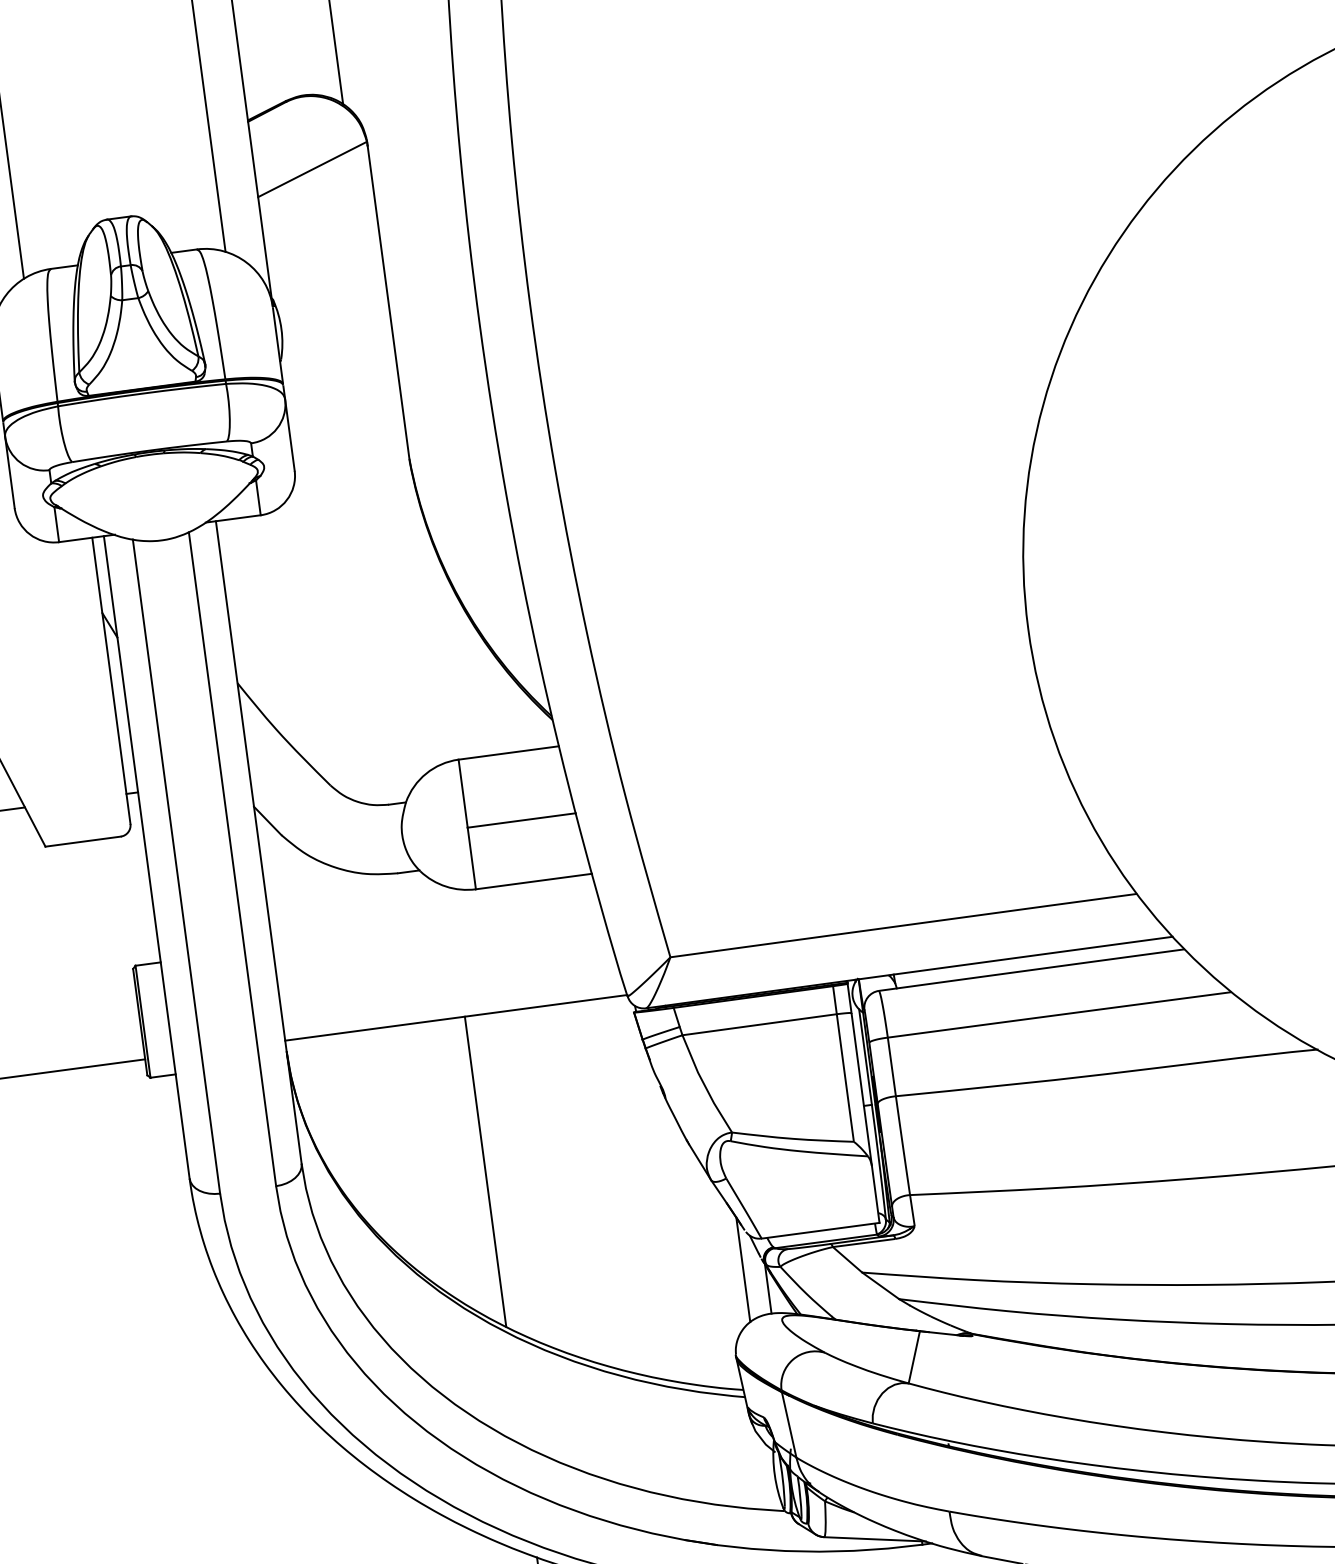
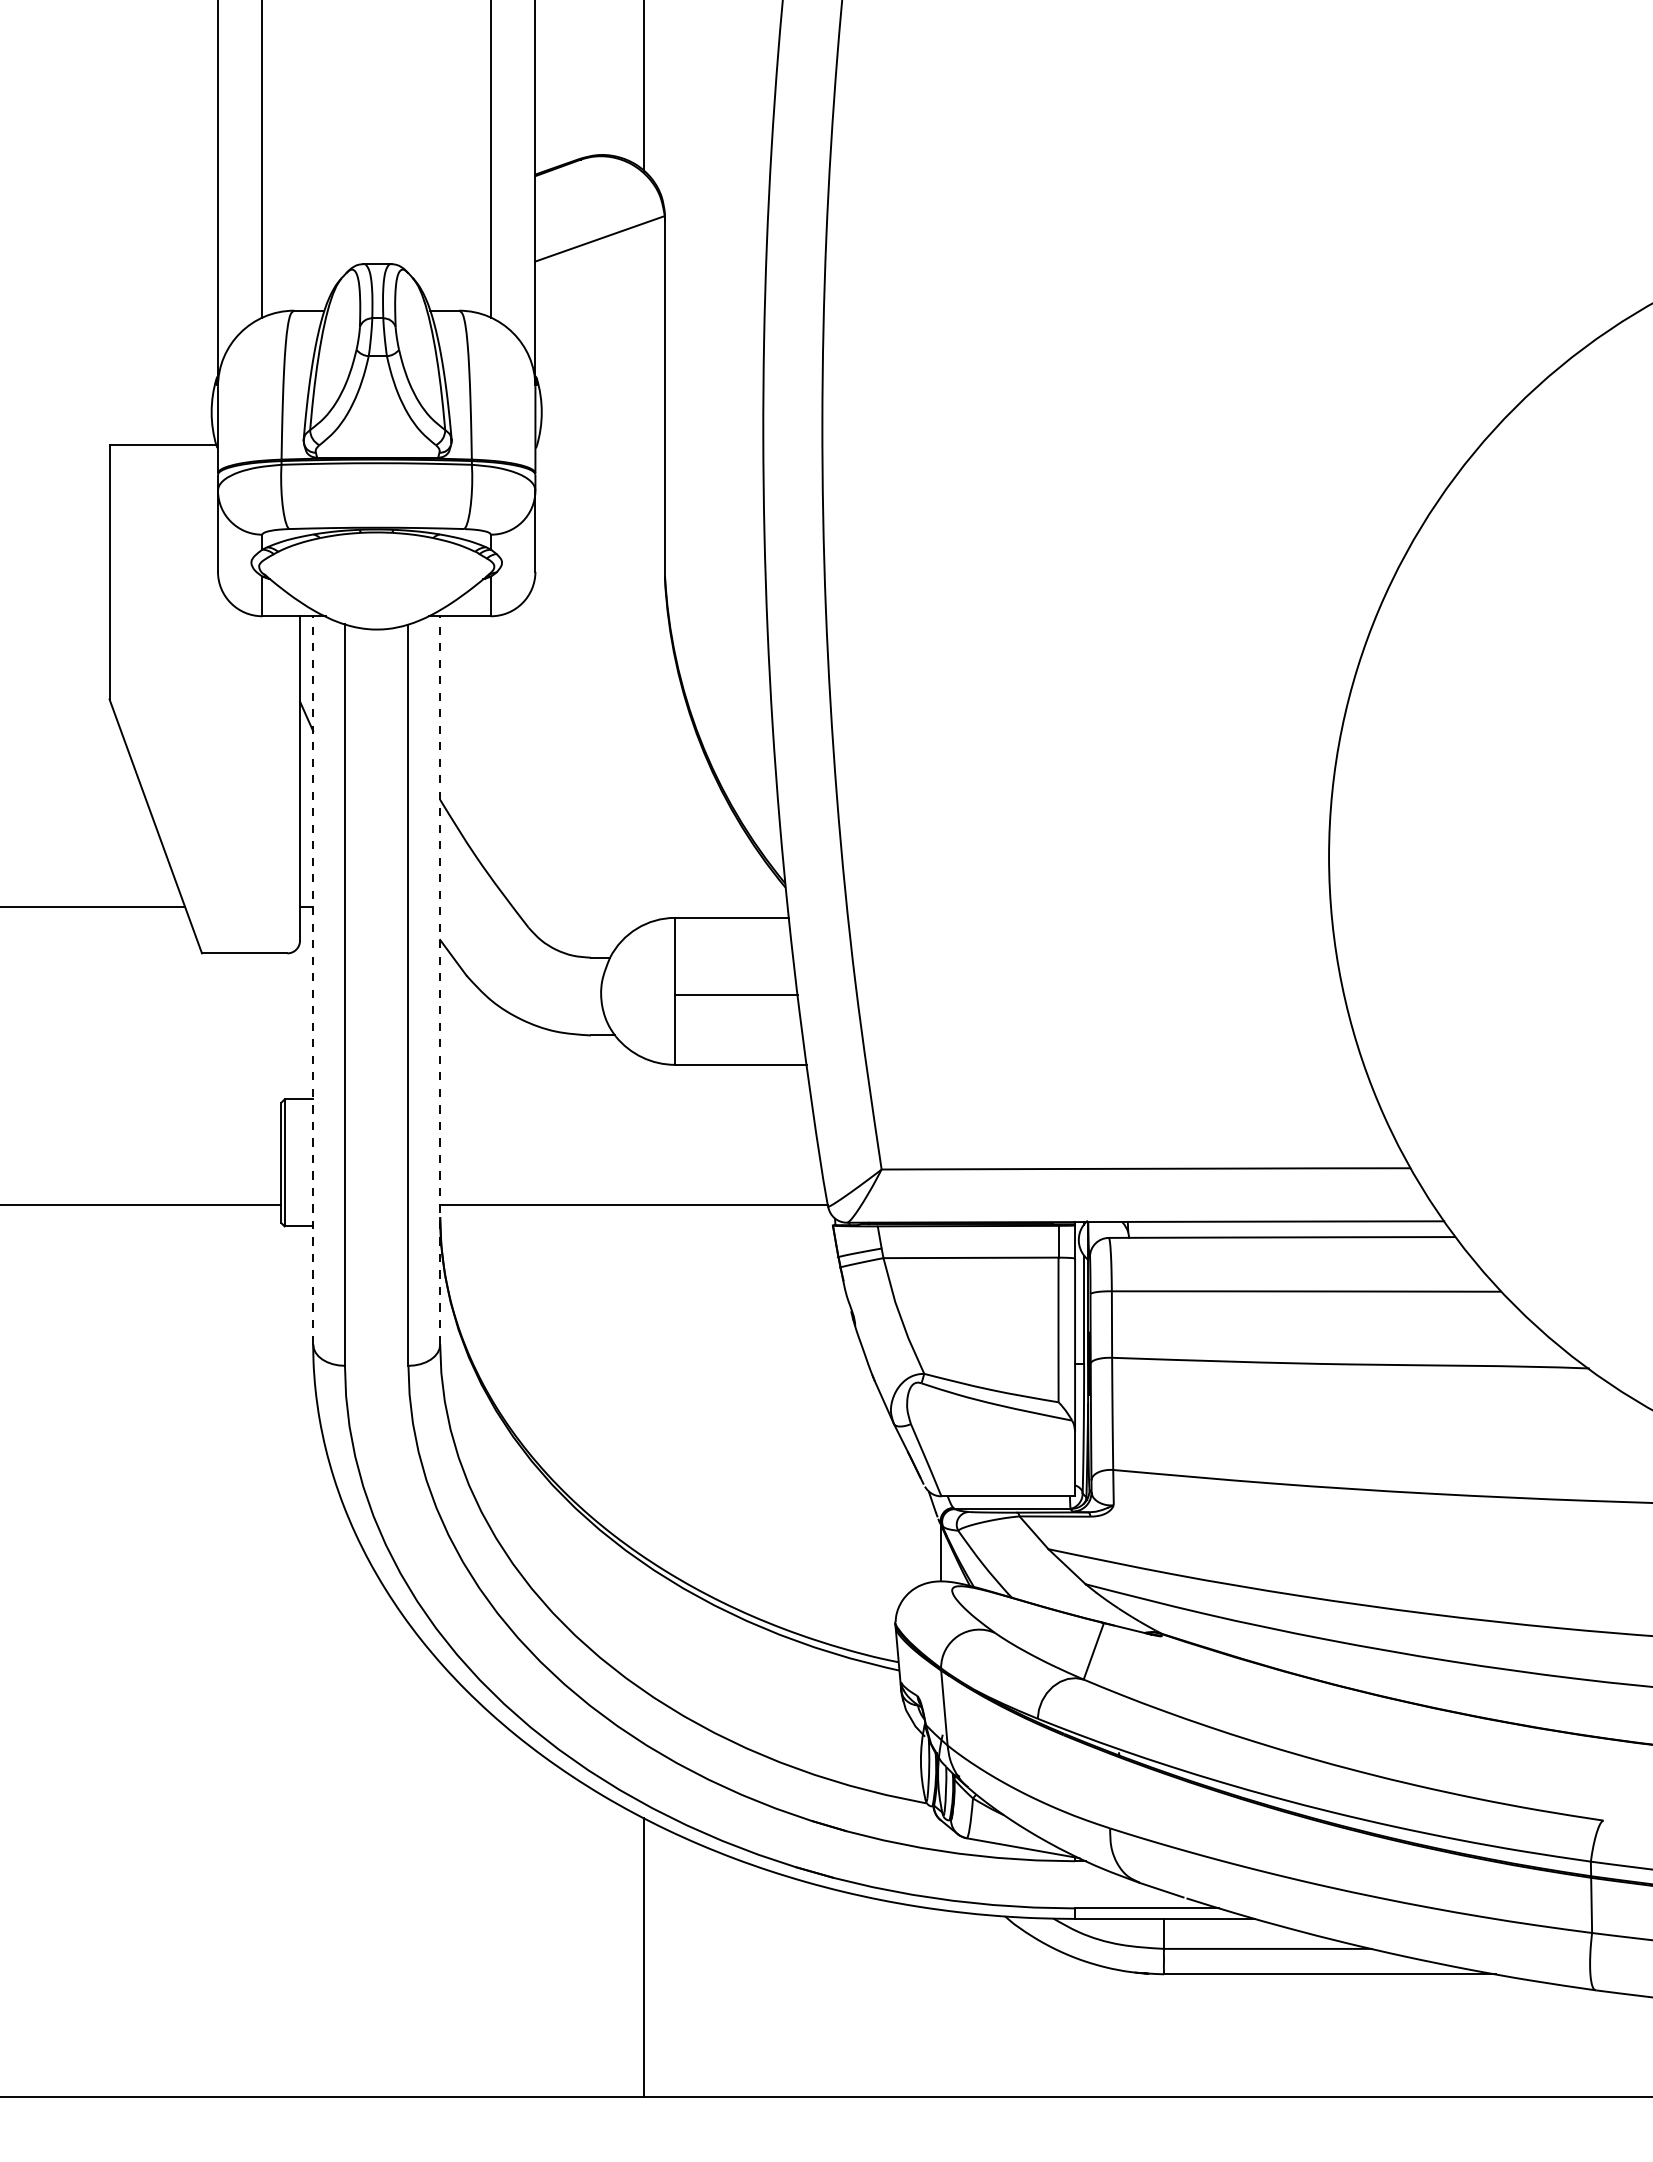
line: (258, 841) -> (440, 979), solid -> dashed
line: (146, 856) -> (313, 979), solid -> dashed
line: (485, 1171) -> (643, 1380), removed
line: (743, 1269) -> (916, 1528), removed

